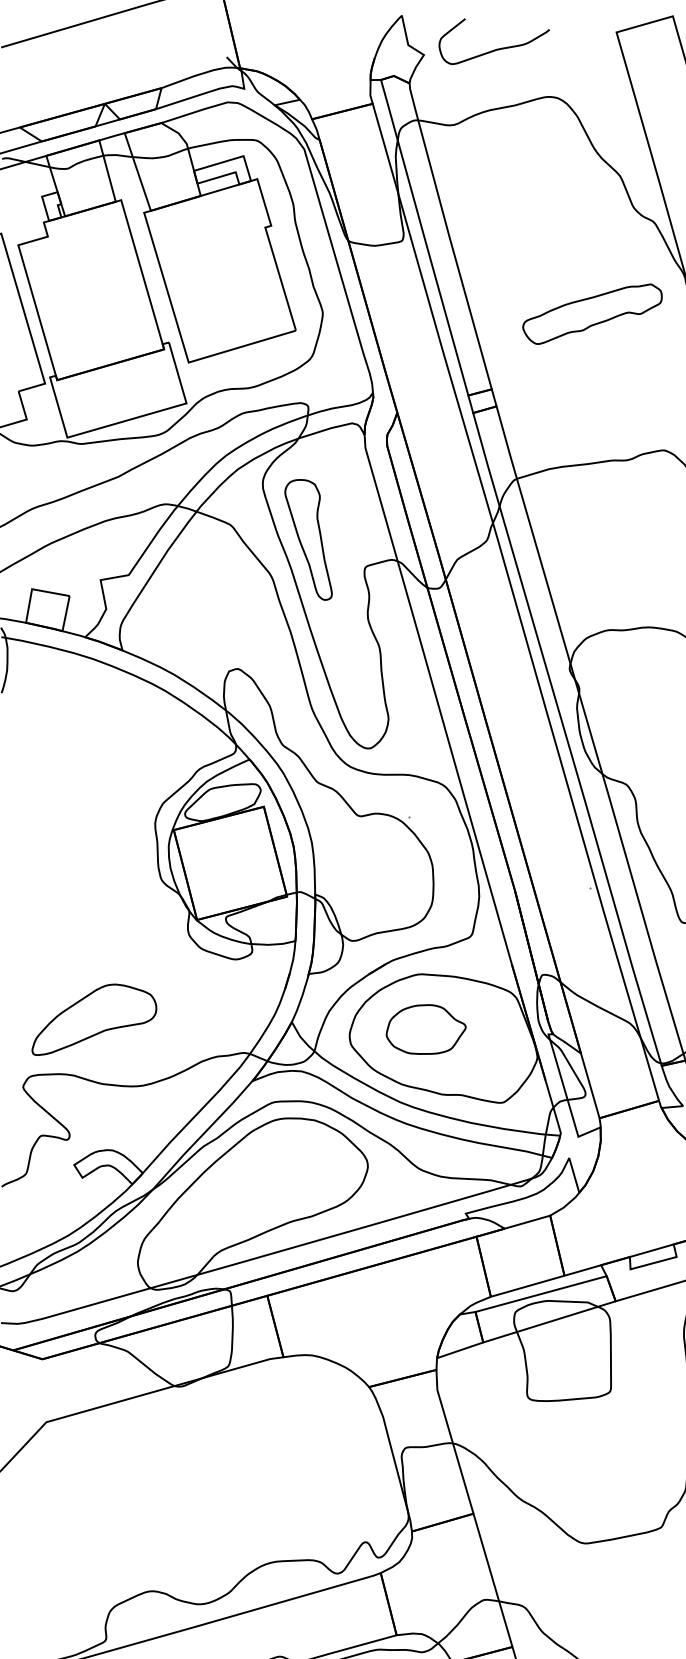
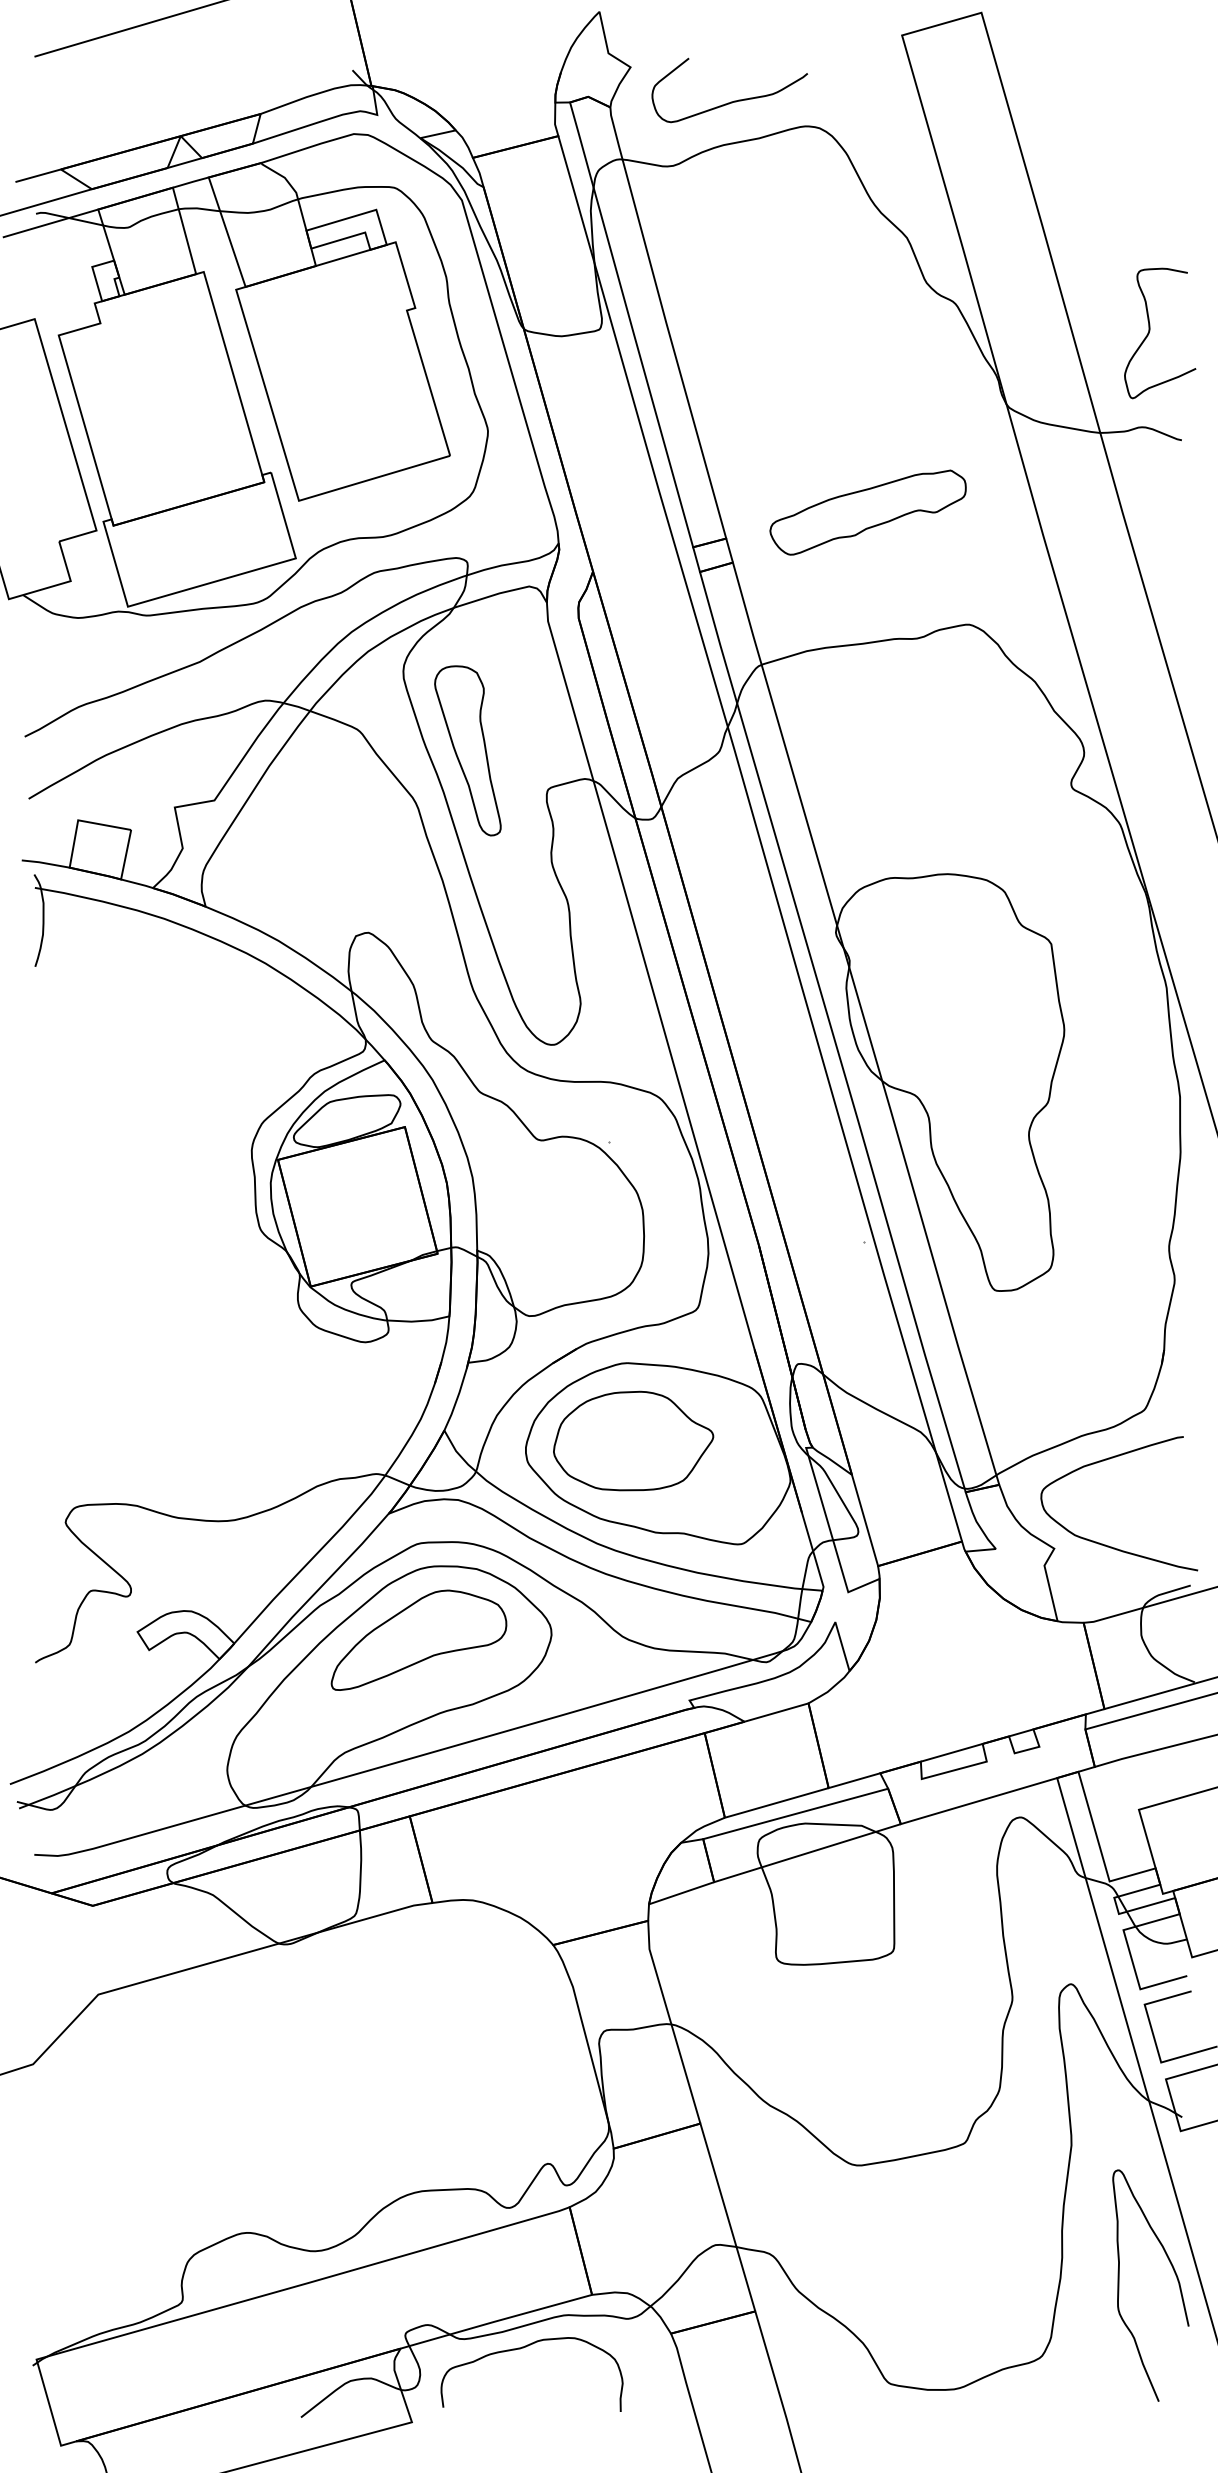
curve: (494, 49) -> (730, 101), moved
part: (592, 314) -> (867, 512), moved
part: (94, 1019) -> (418, 1639), moved
part: (426, 1029) -> (633, 1440), size x1.43

